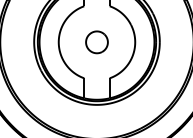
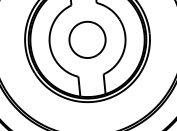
part: (96, 42) -> (87, 40), size x1.67

